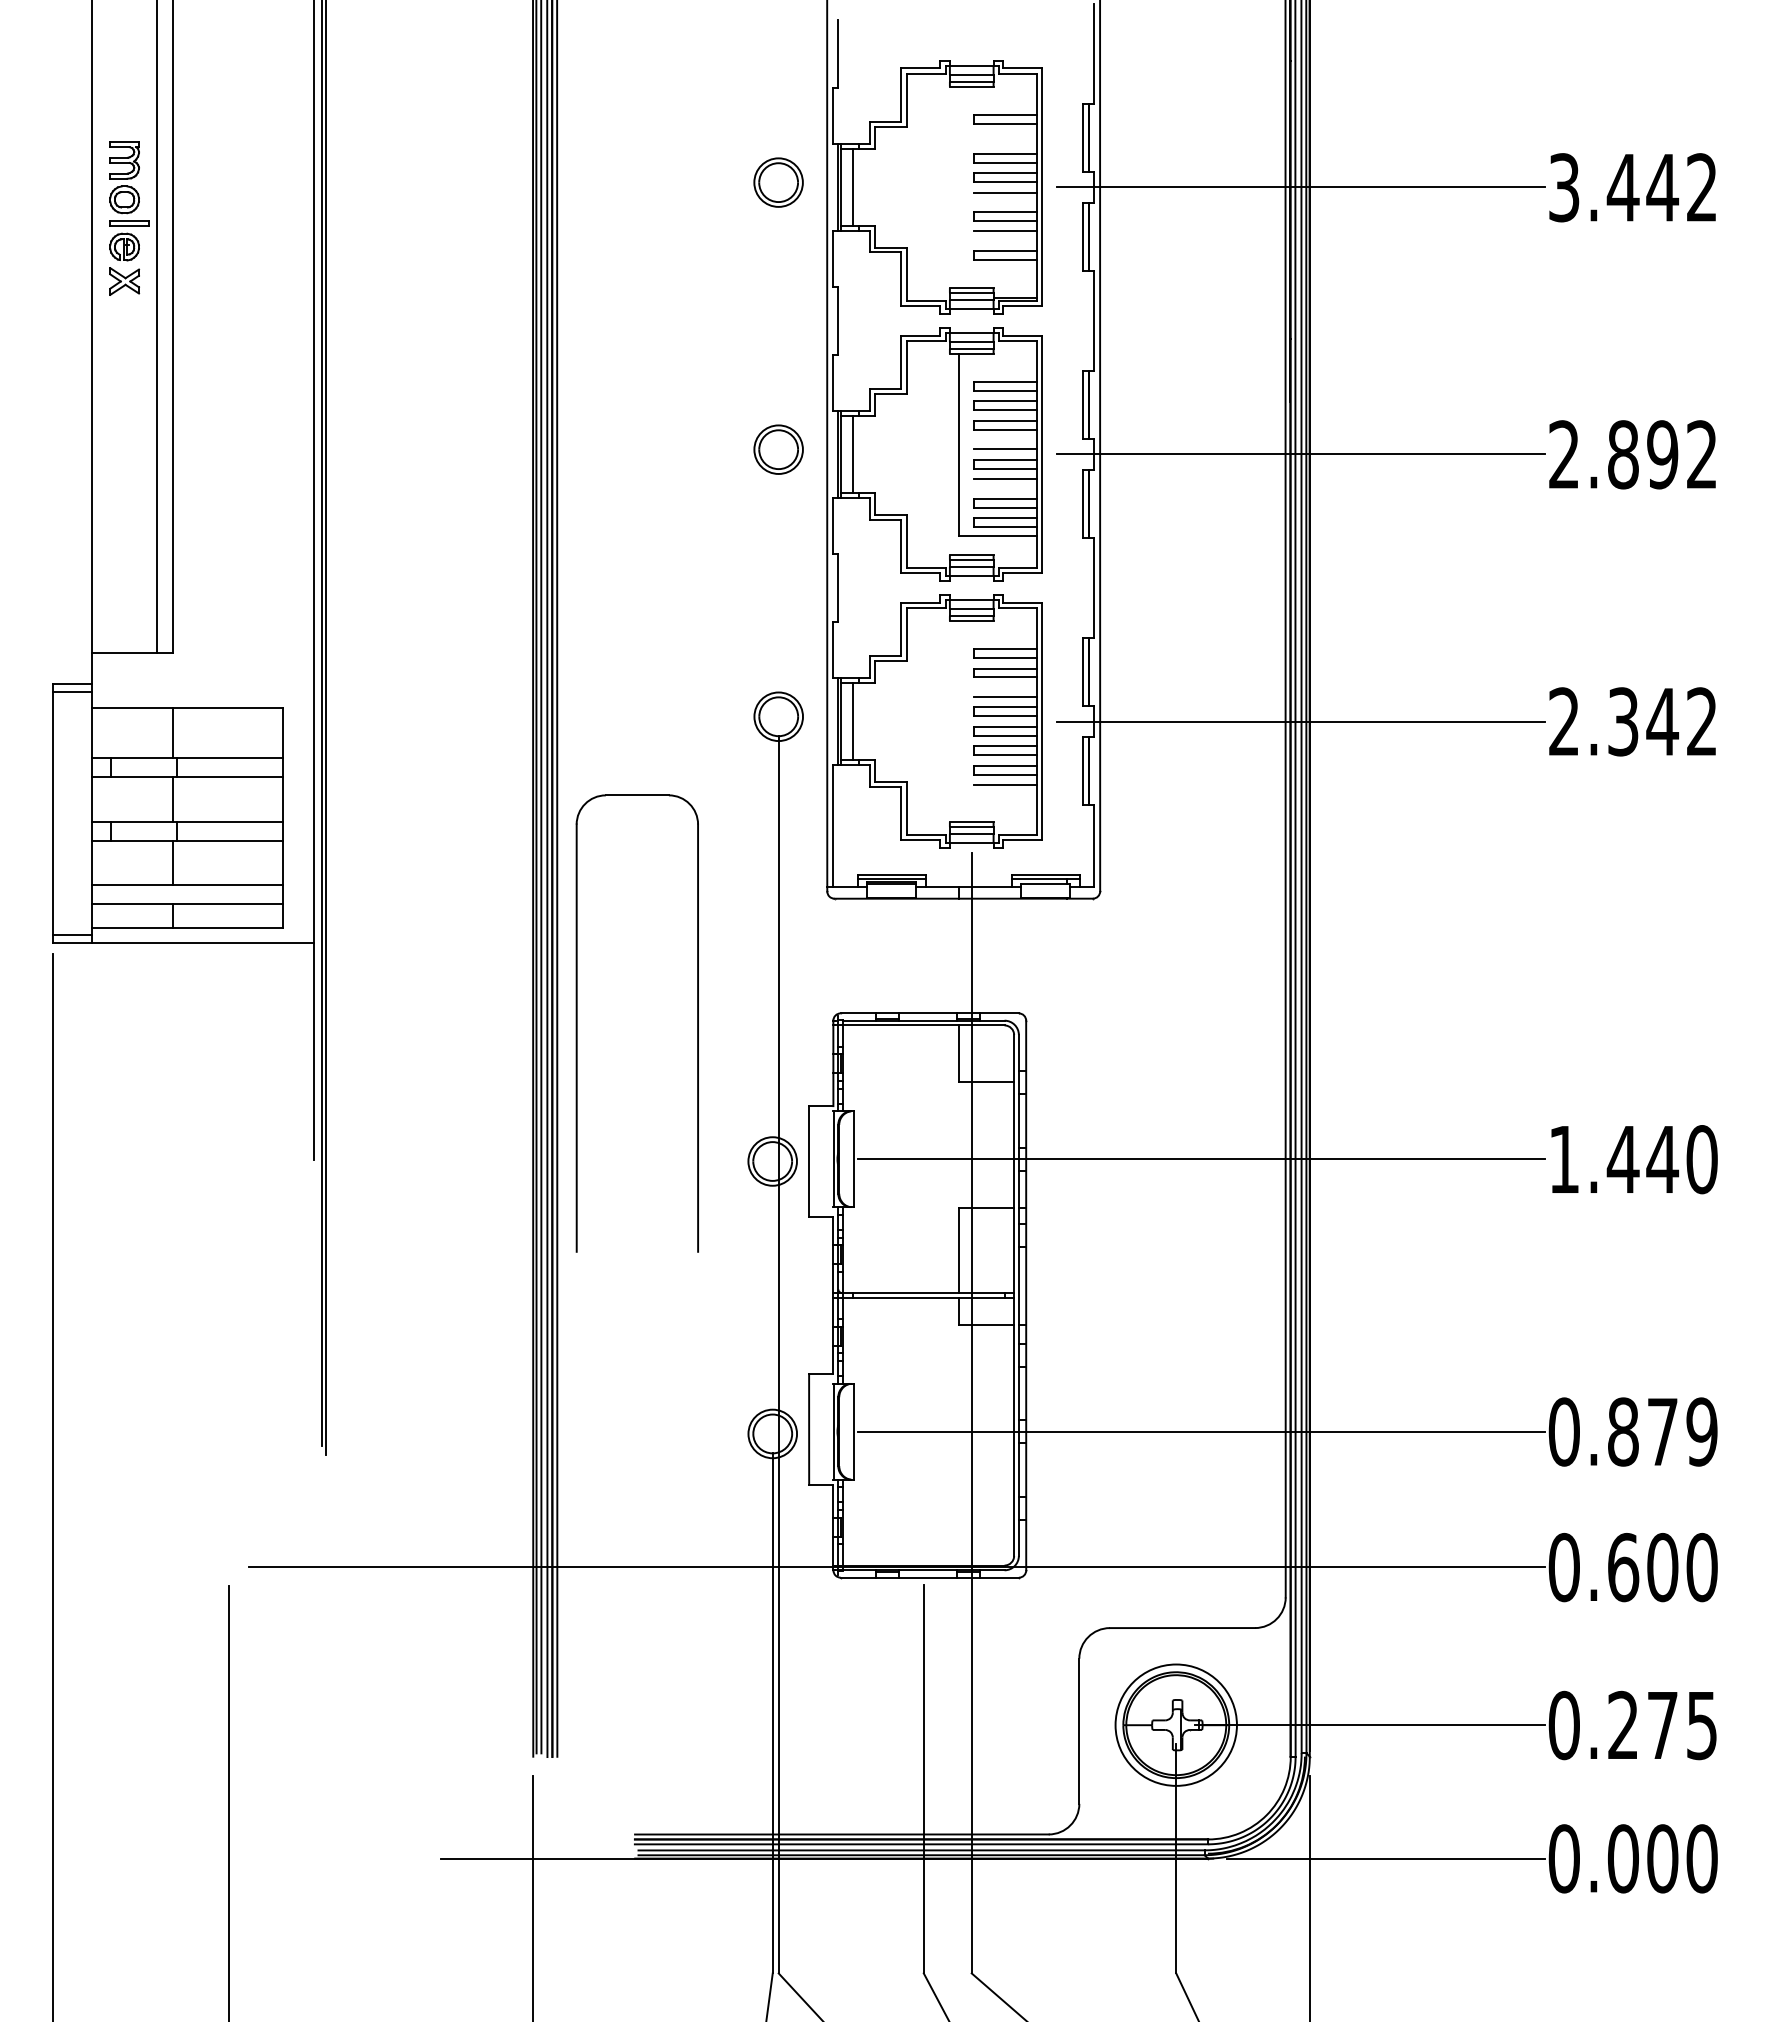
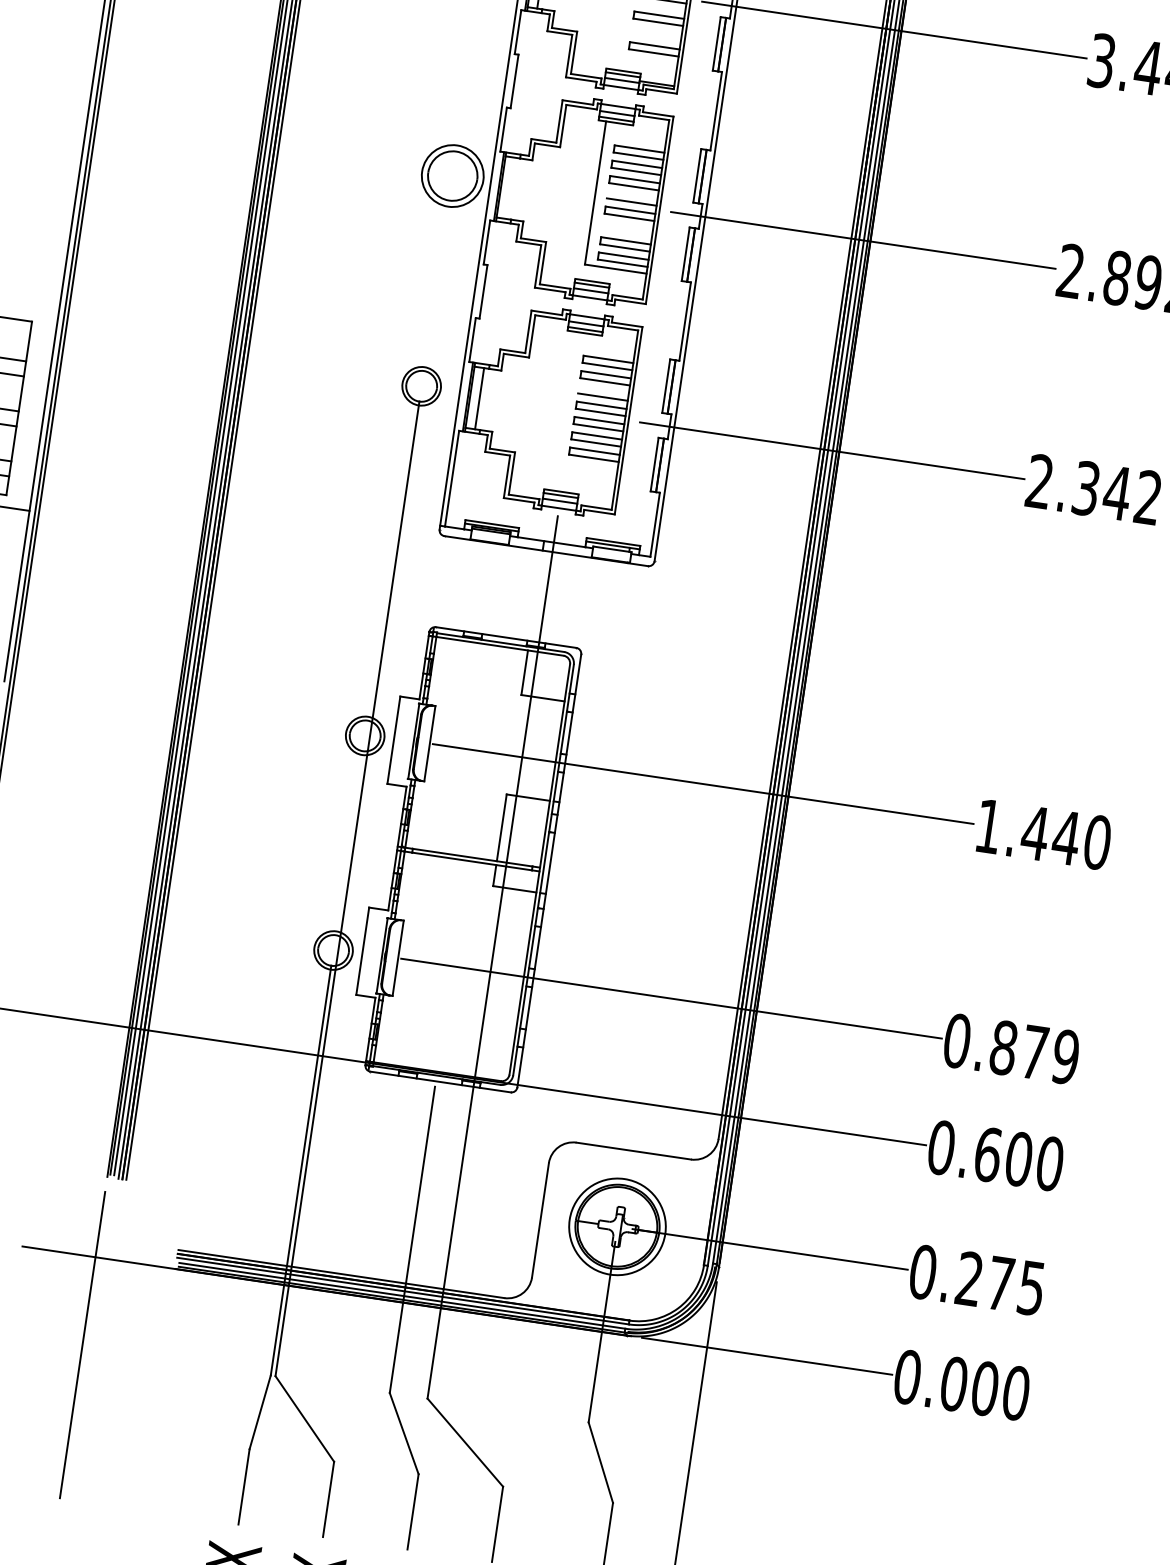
line: (1005, 231) -> (656, 30), removed
part: (778, 449) -> (452, 175), size x1.6
line: (852, 454) -> (510, 188), removed
line: (1005, 479) -> (627, 225), removed
line: (1005, 785) -> (592, 466), removed
part: (577, 1023) -> (227, 604), removed

